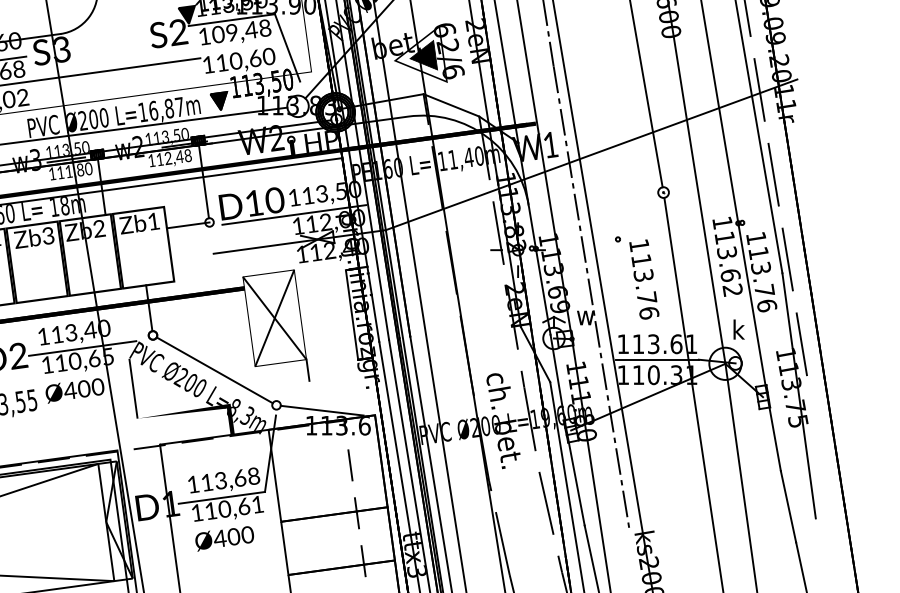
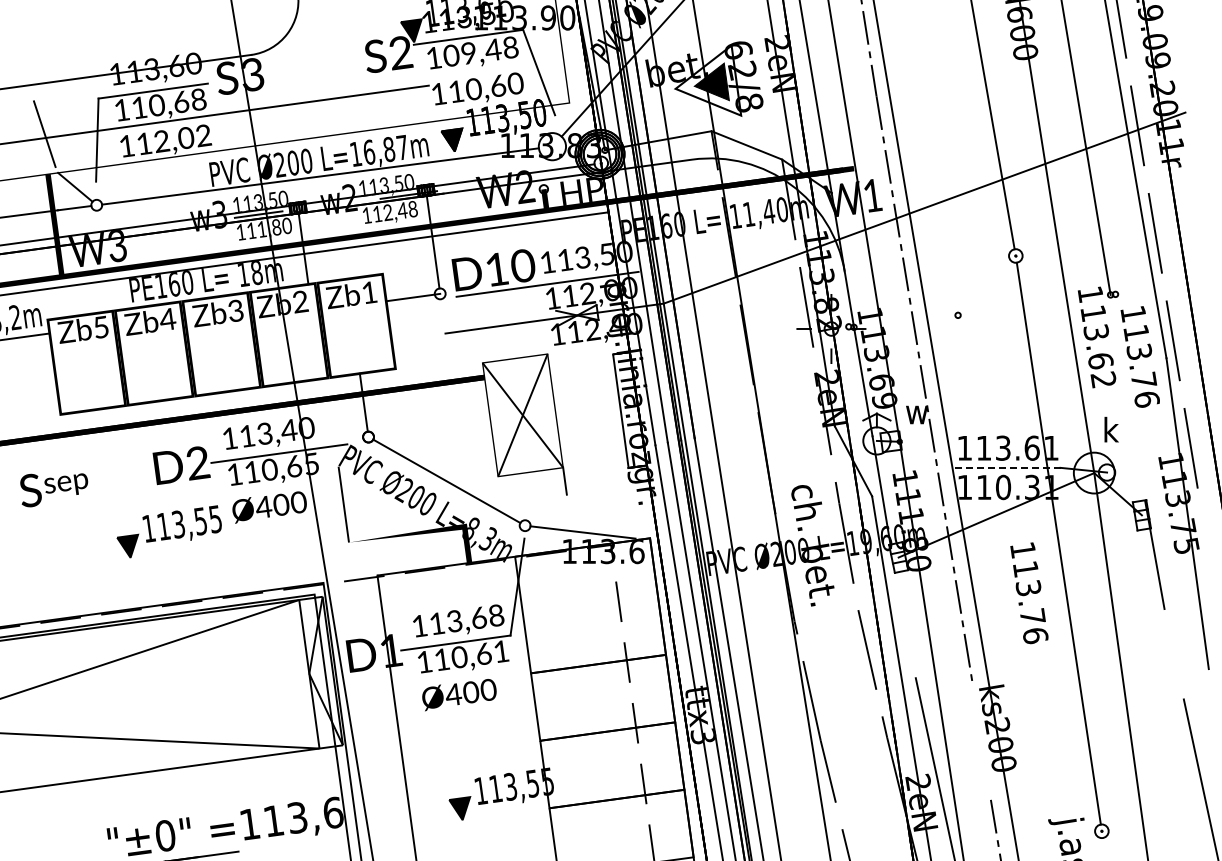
text: (453, 71) -> (749, 102), 62/6 -> 62/8
text: (644, 279) -> (1029, 593), moved
line: (751, 304) -> (1127, 397), removed
line: (657, 359) -> (1007, 467), solid -> dashed
line: (574, 474) -> (903, 613), removed
line: (787, 506) -> (1173, 654), removed

